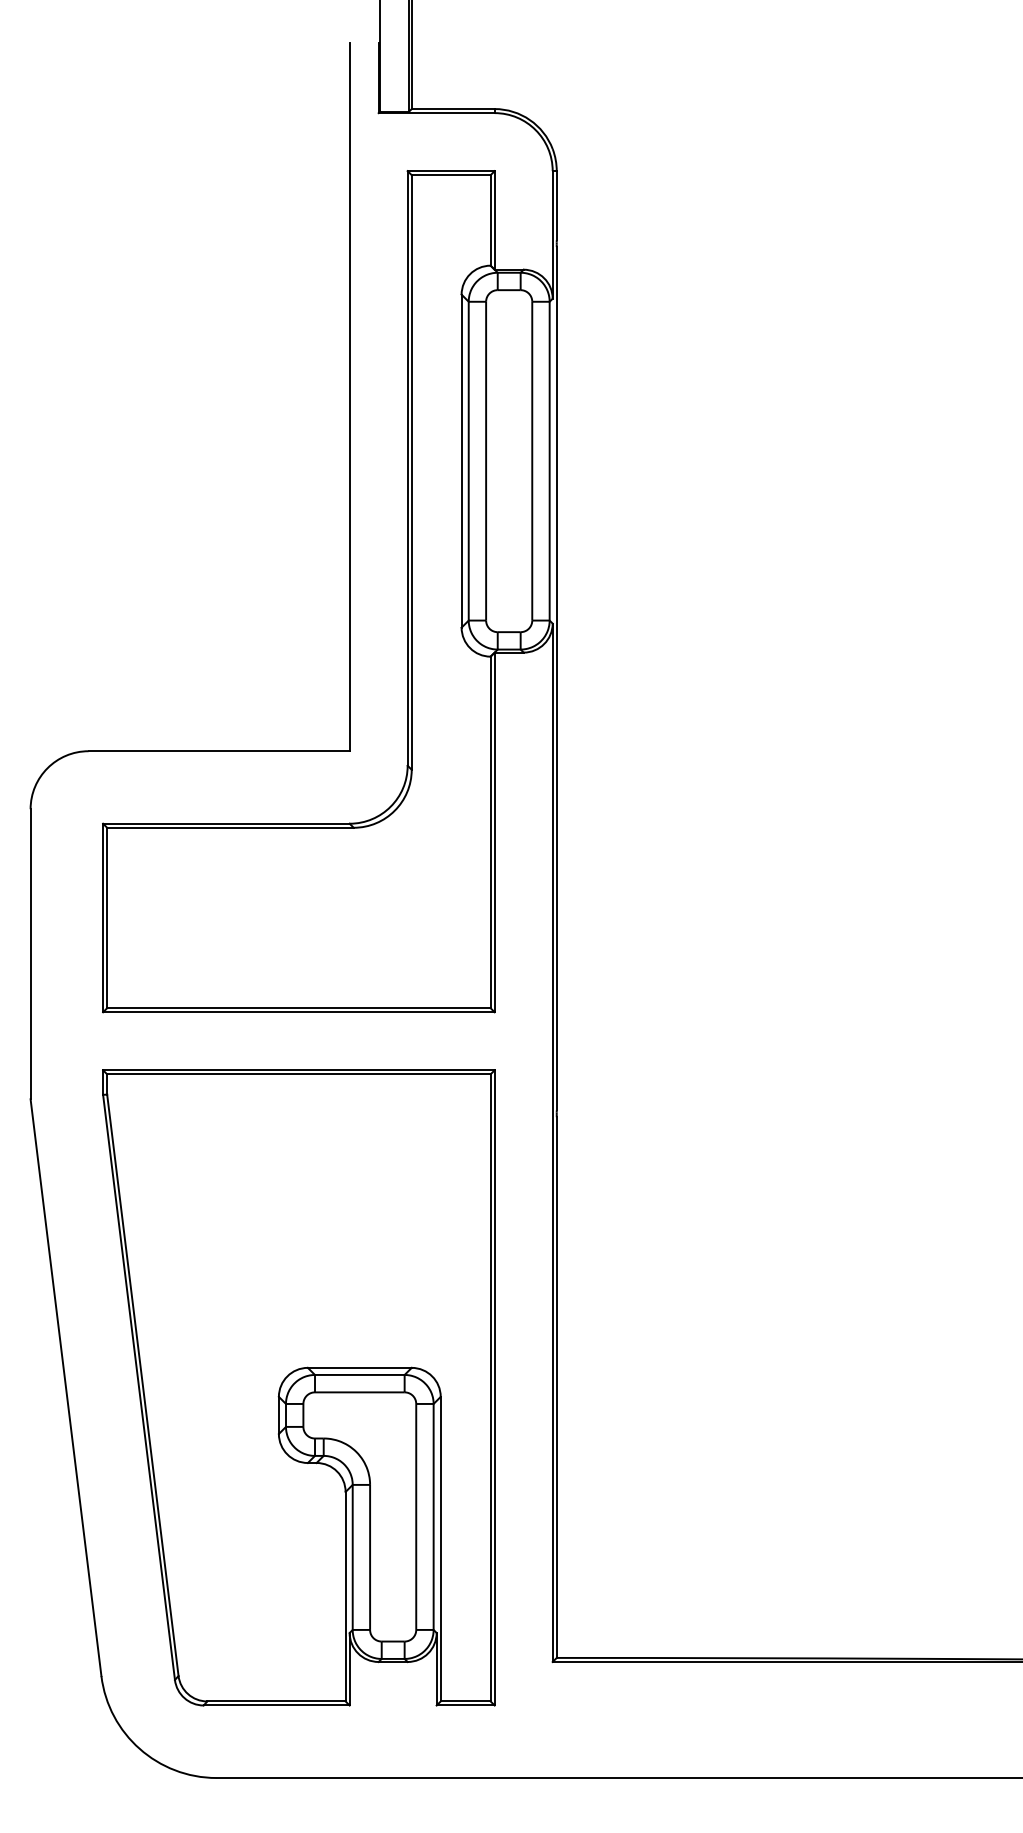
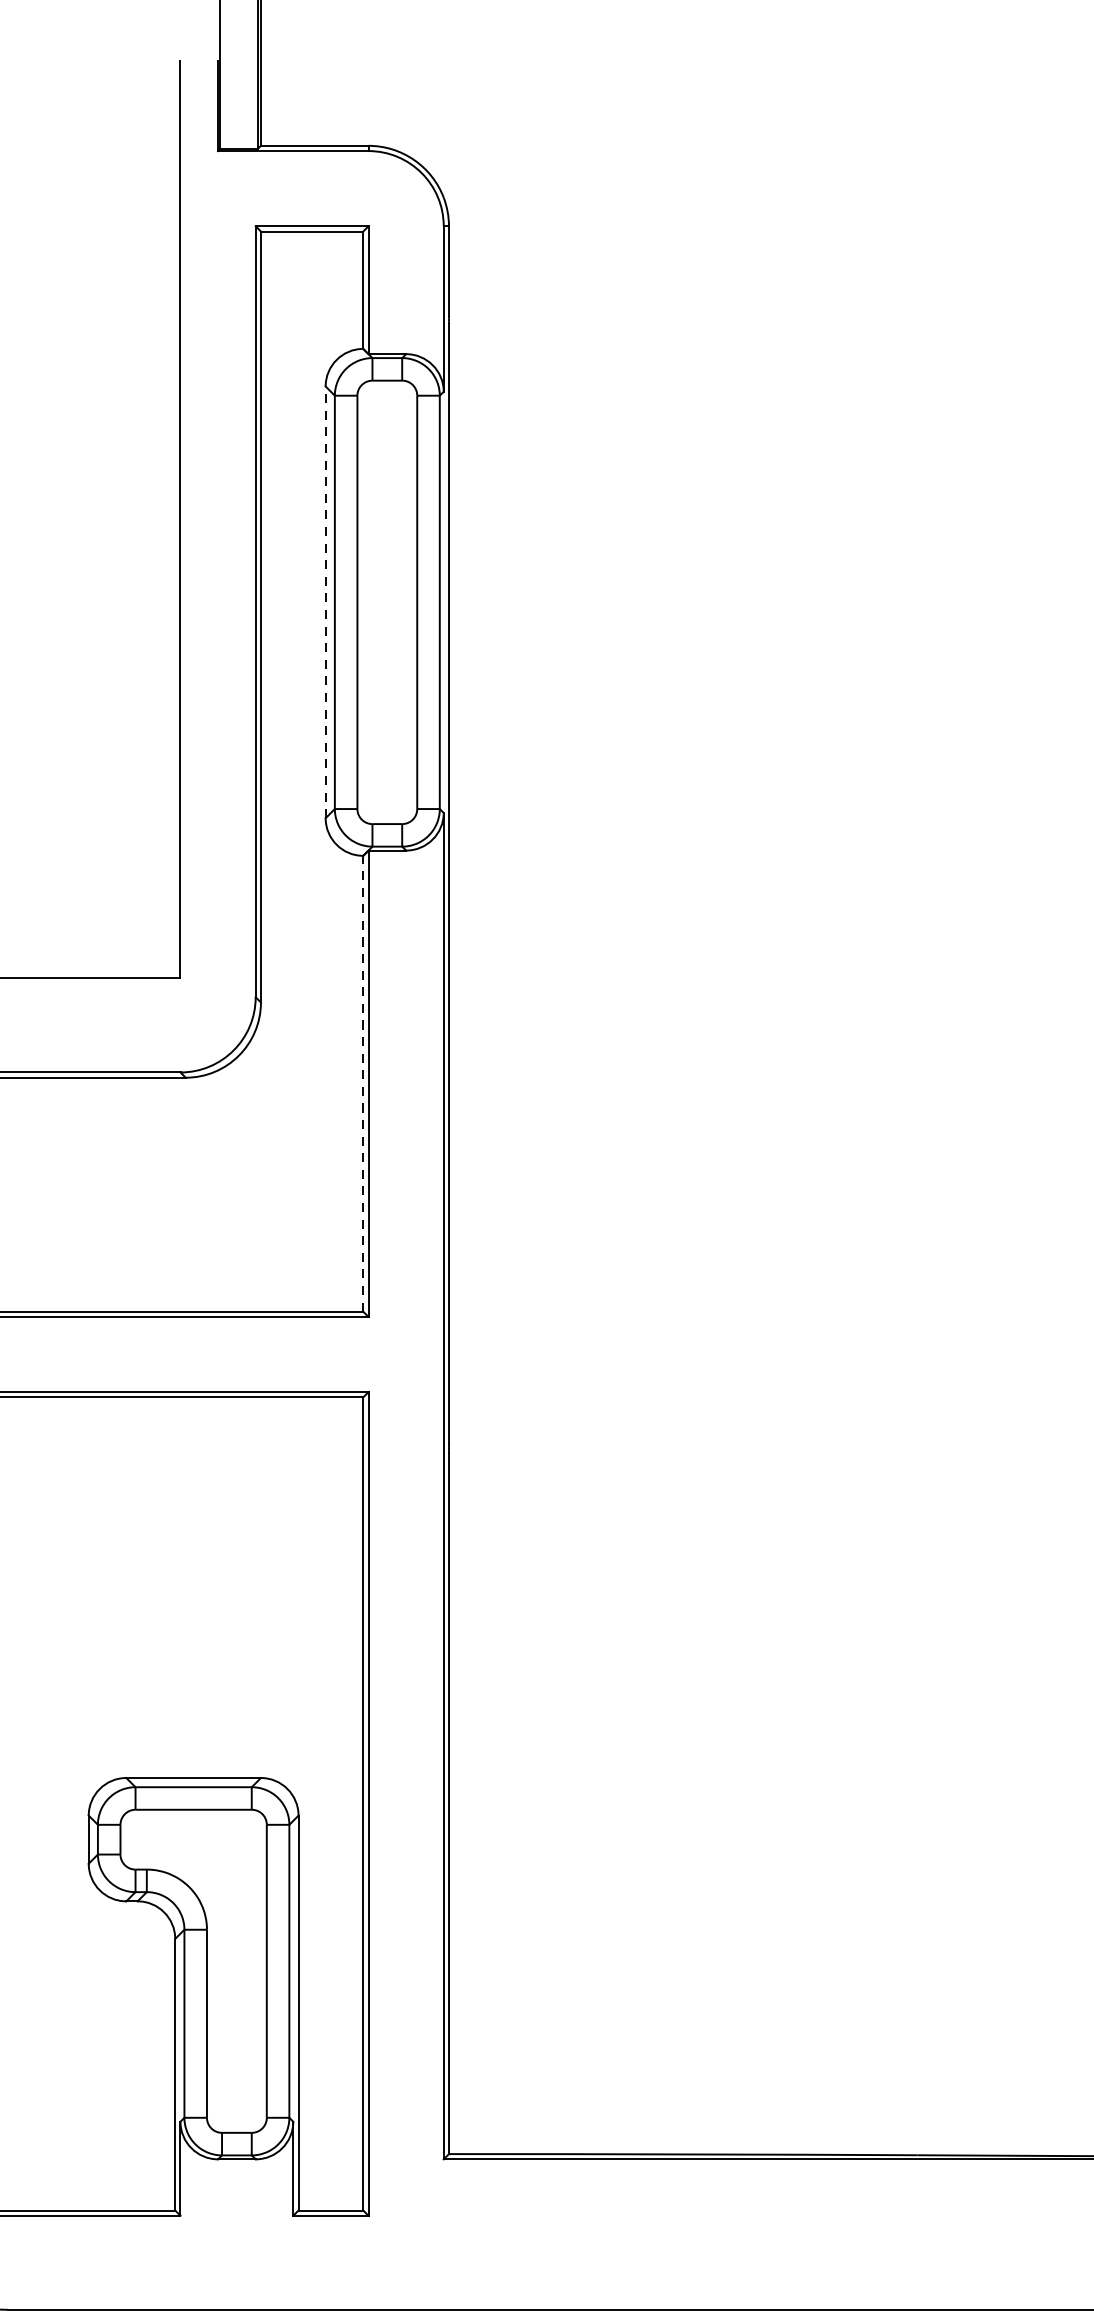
line: (461, 460) -> (325, 601), solid -> dashed
line: (490, 832) -> (363, 1083), solid -> dashed

